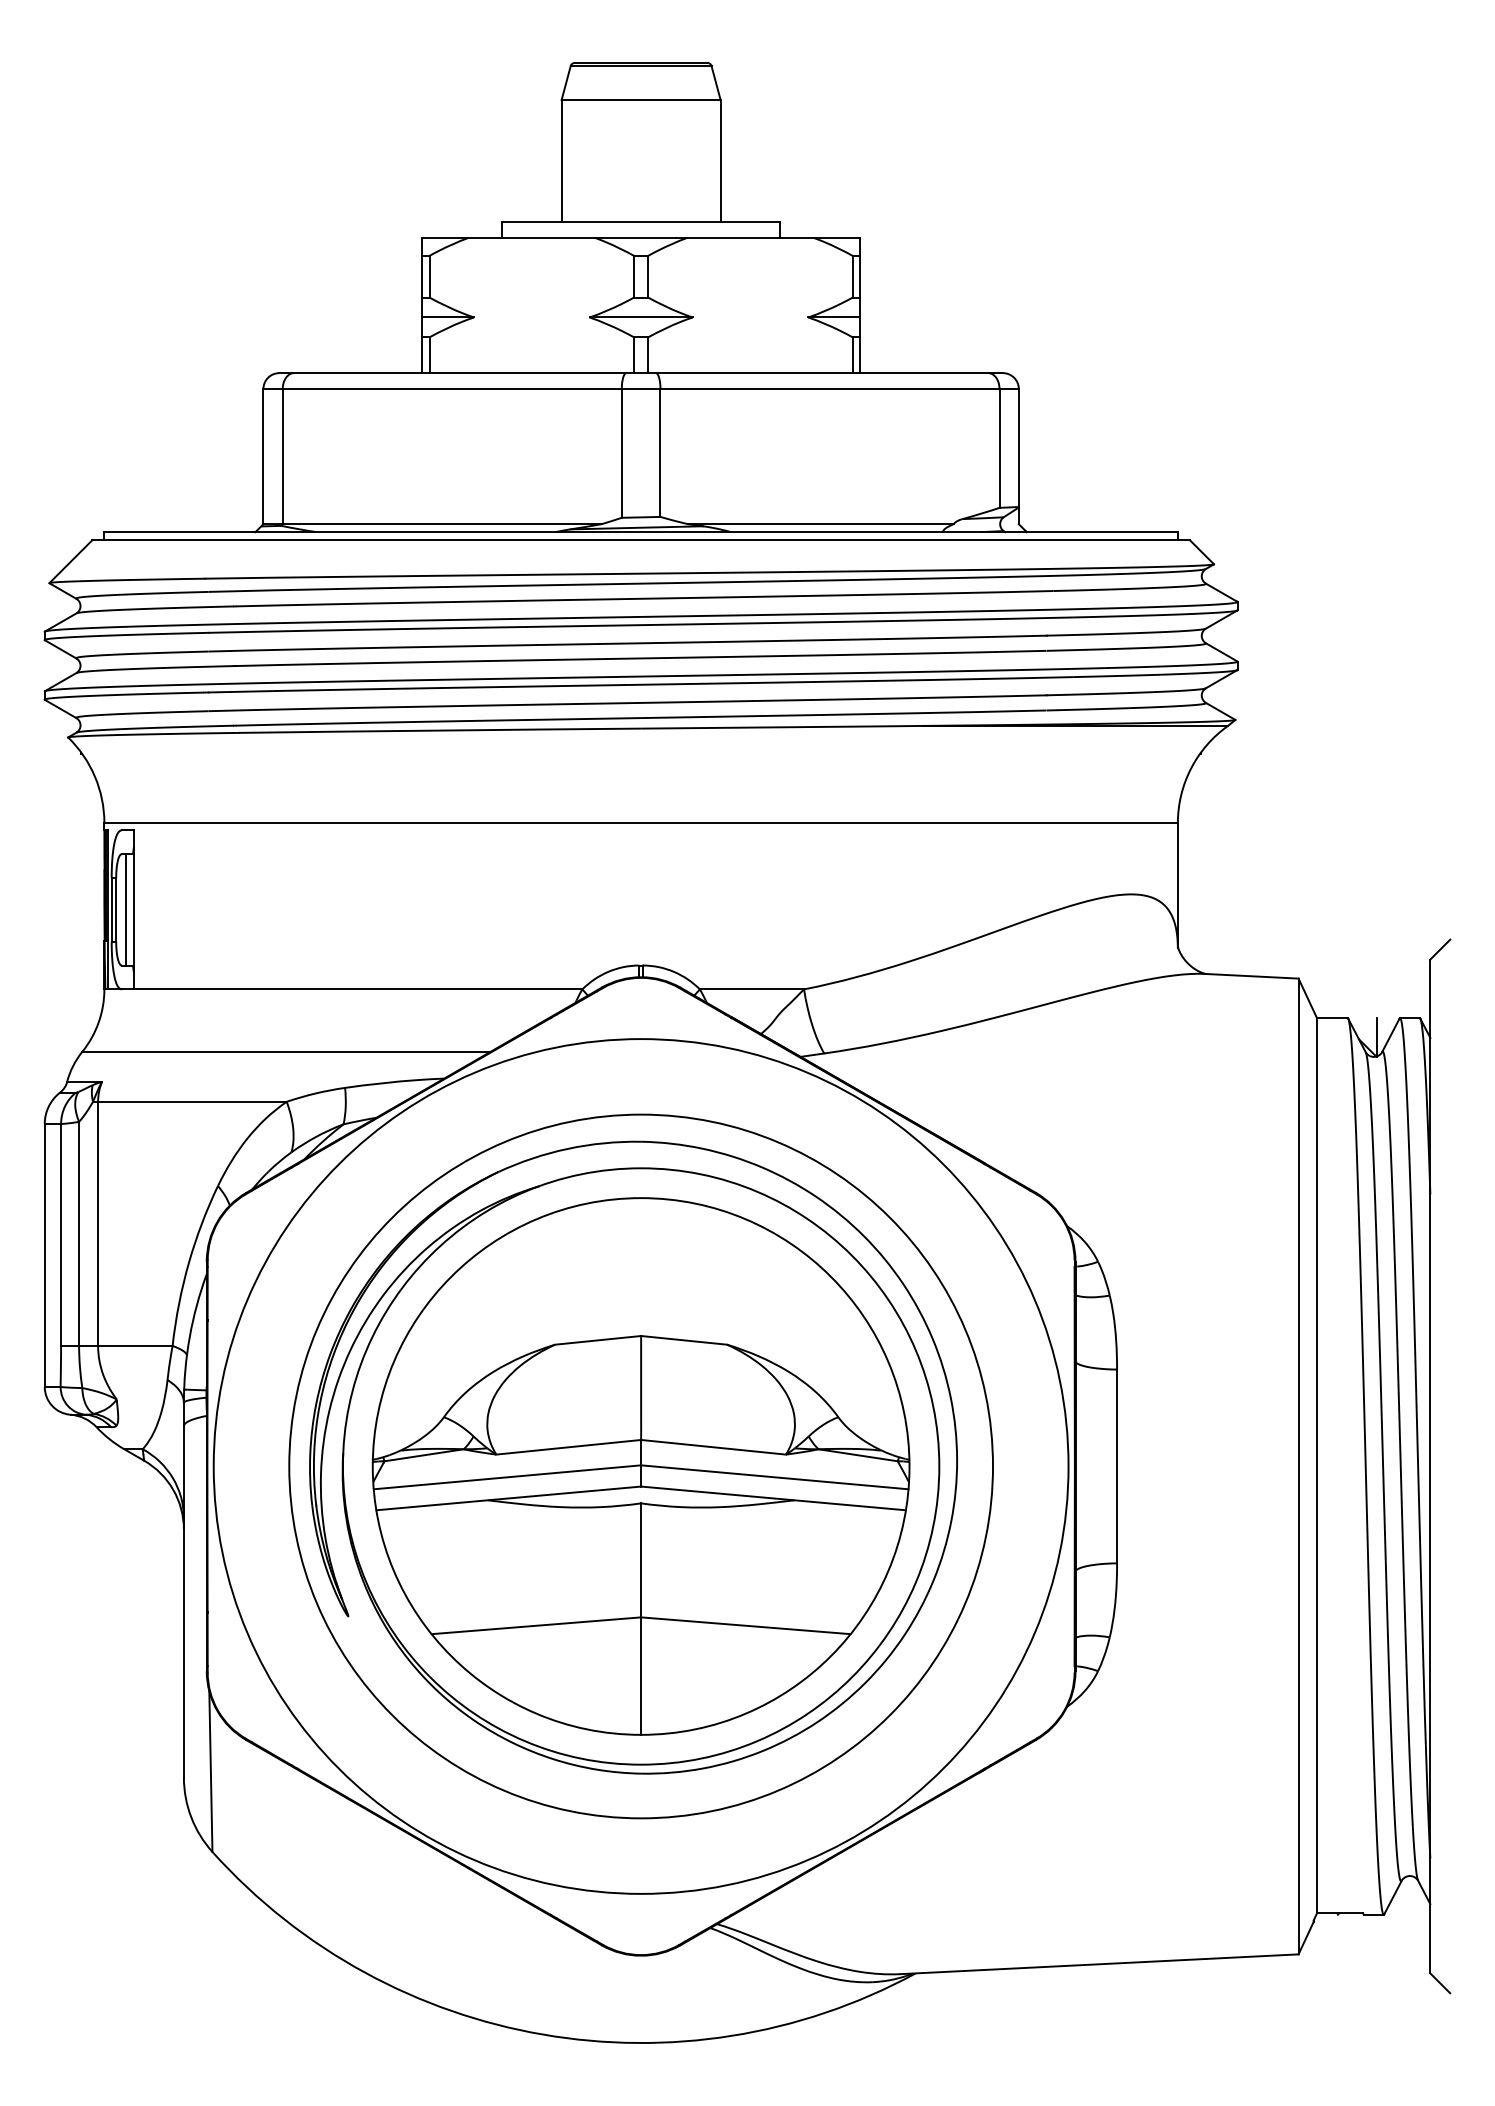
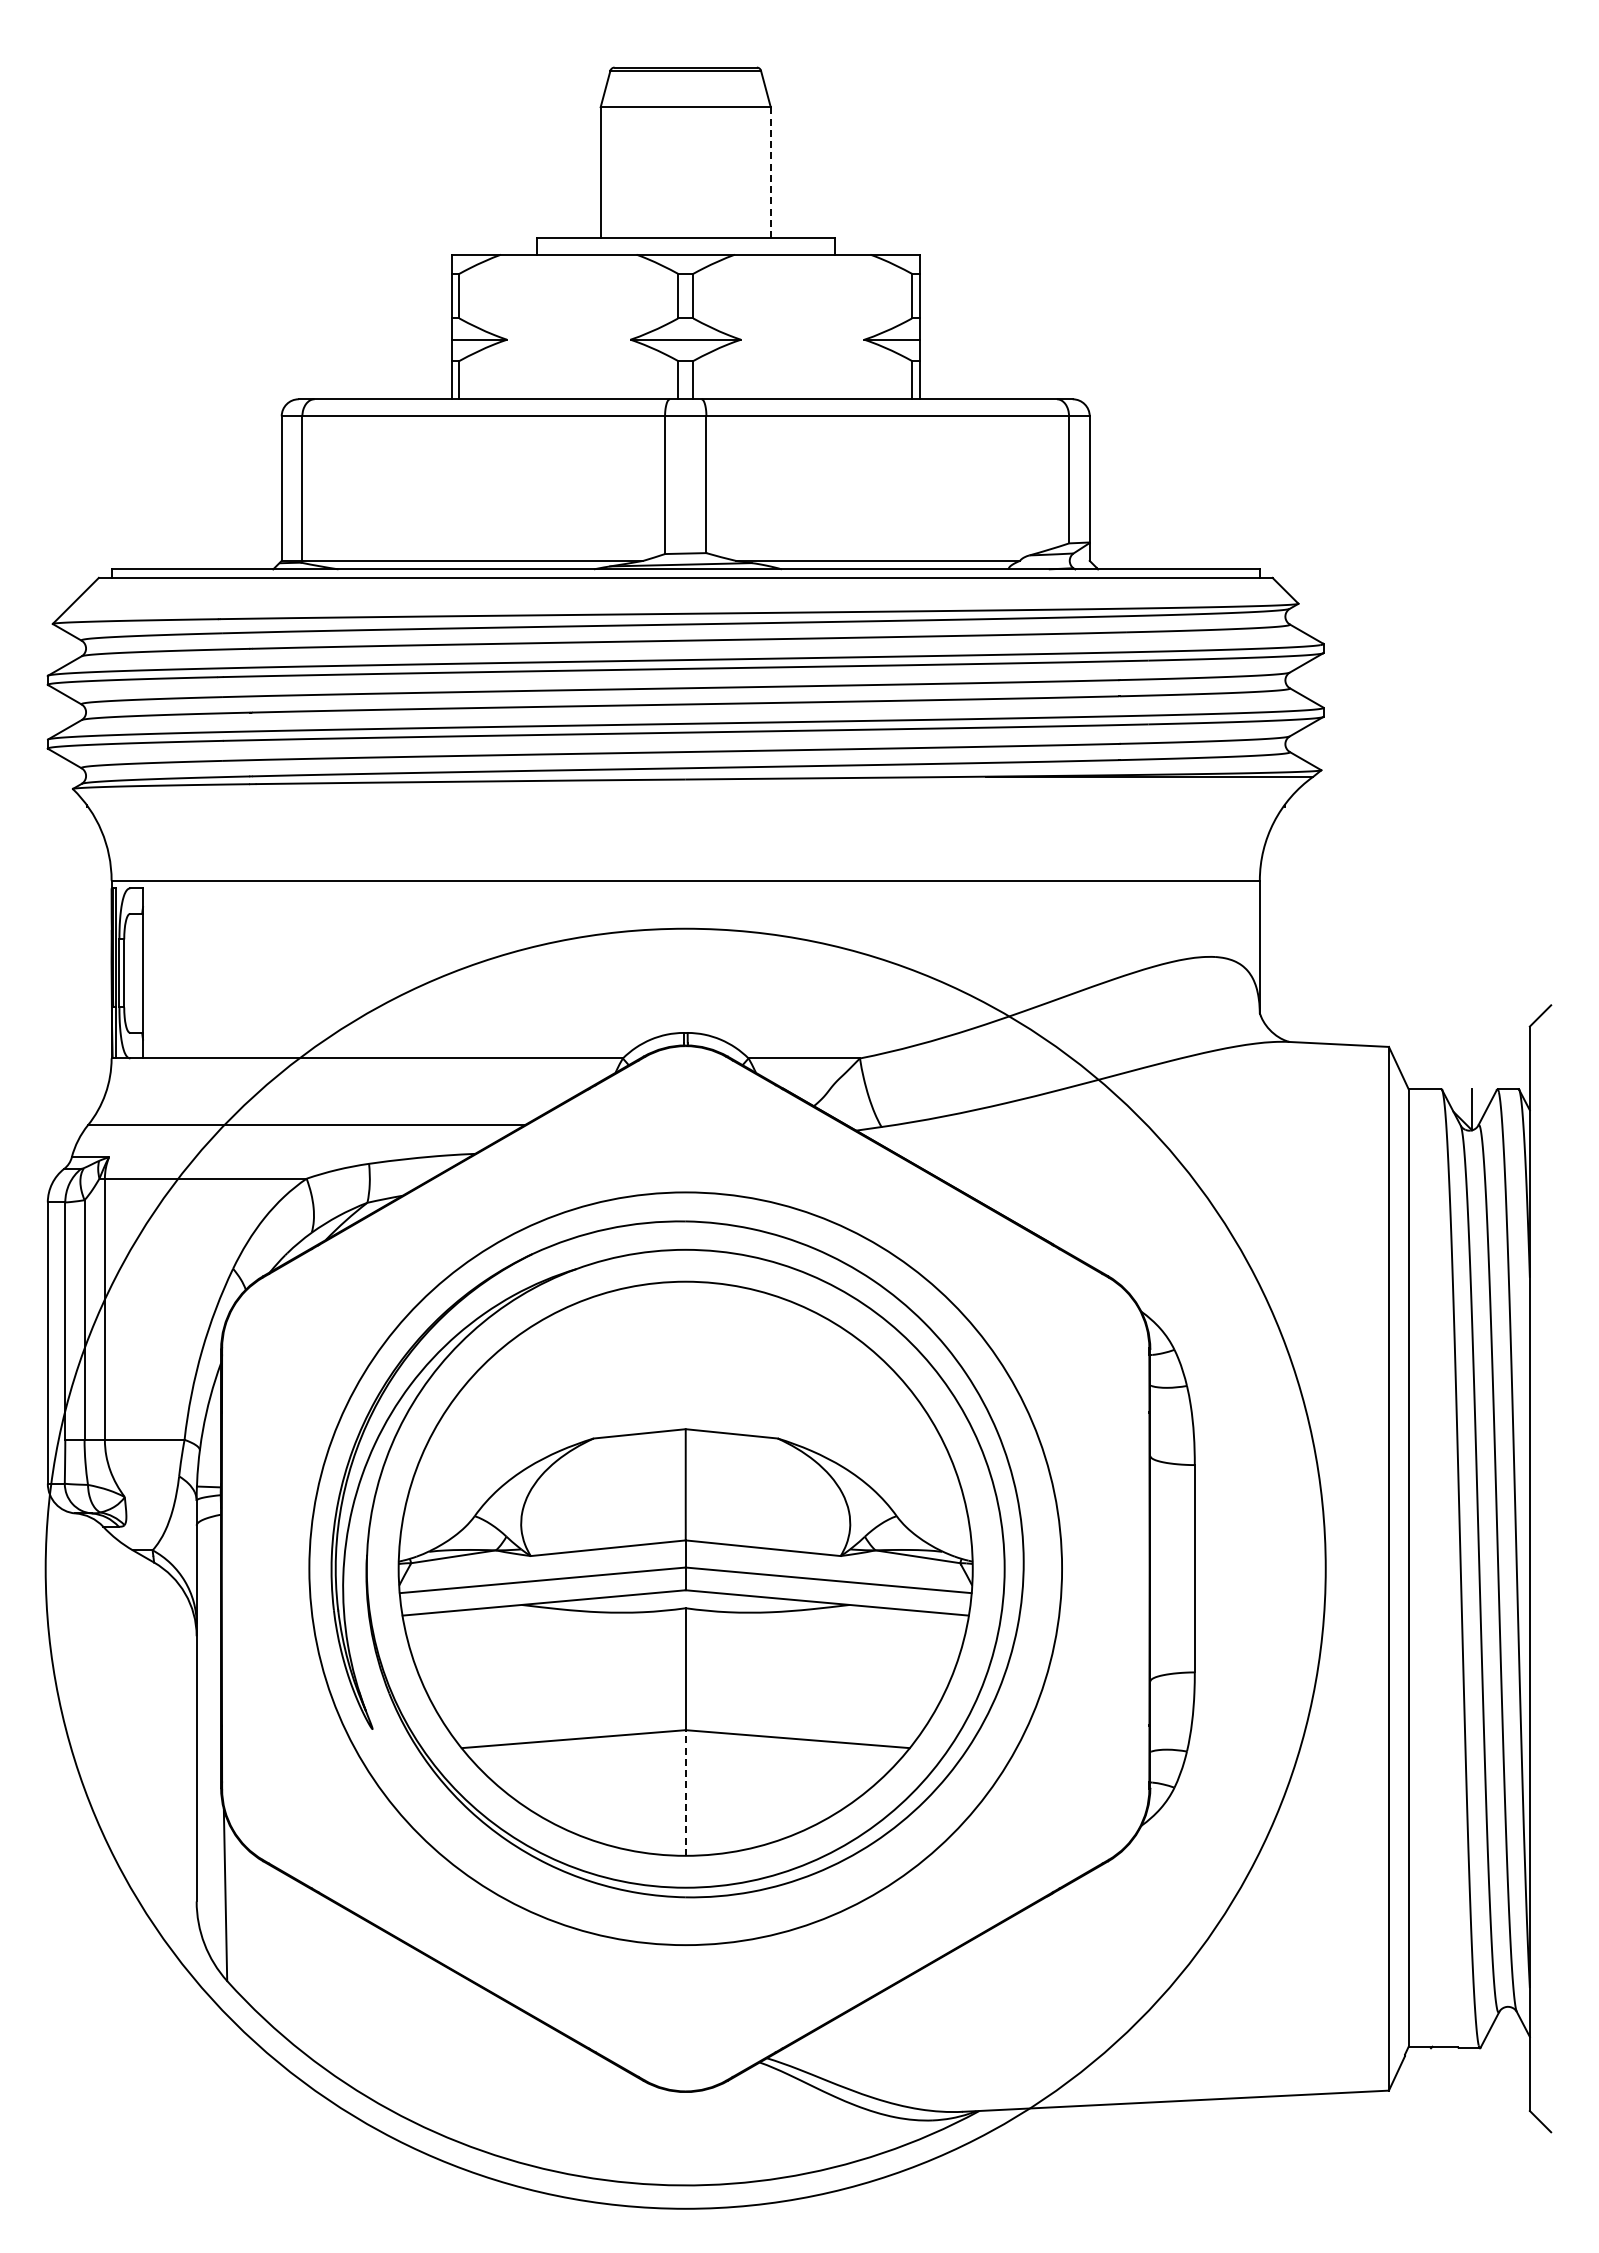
line: (720, 161) -> (770, 172), solid -> dashed
line: (126, 909) -> (135, 972), removed
circle: (640, 1466) -> (685, 1568), size x1.4
line: (640, 1676) -> (685, 1793), solid -> dashed

